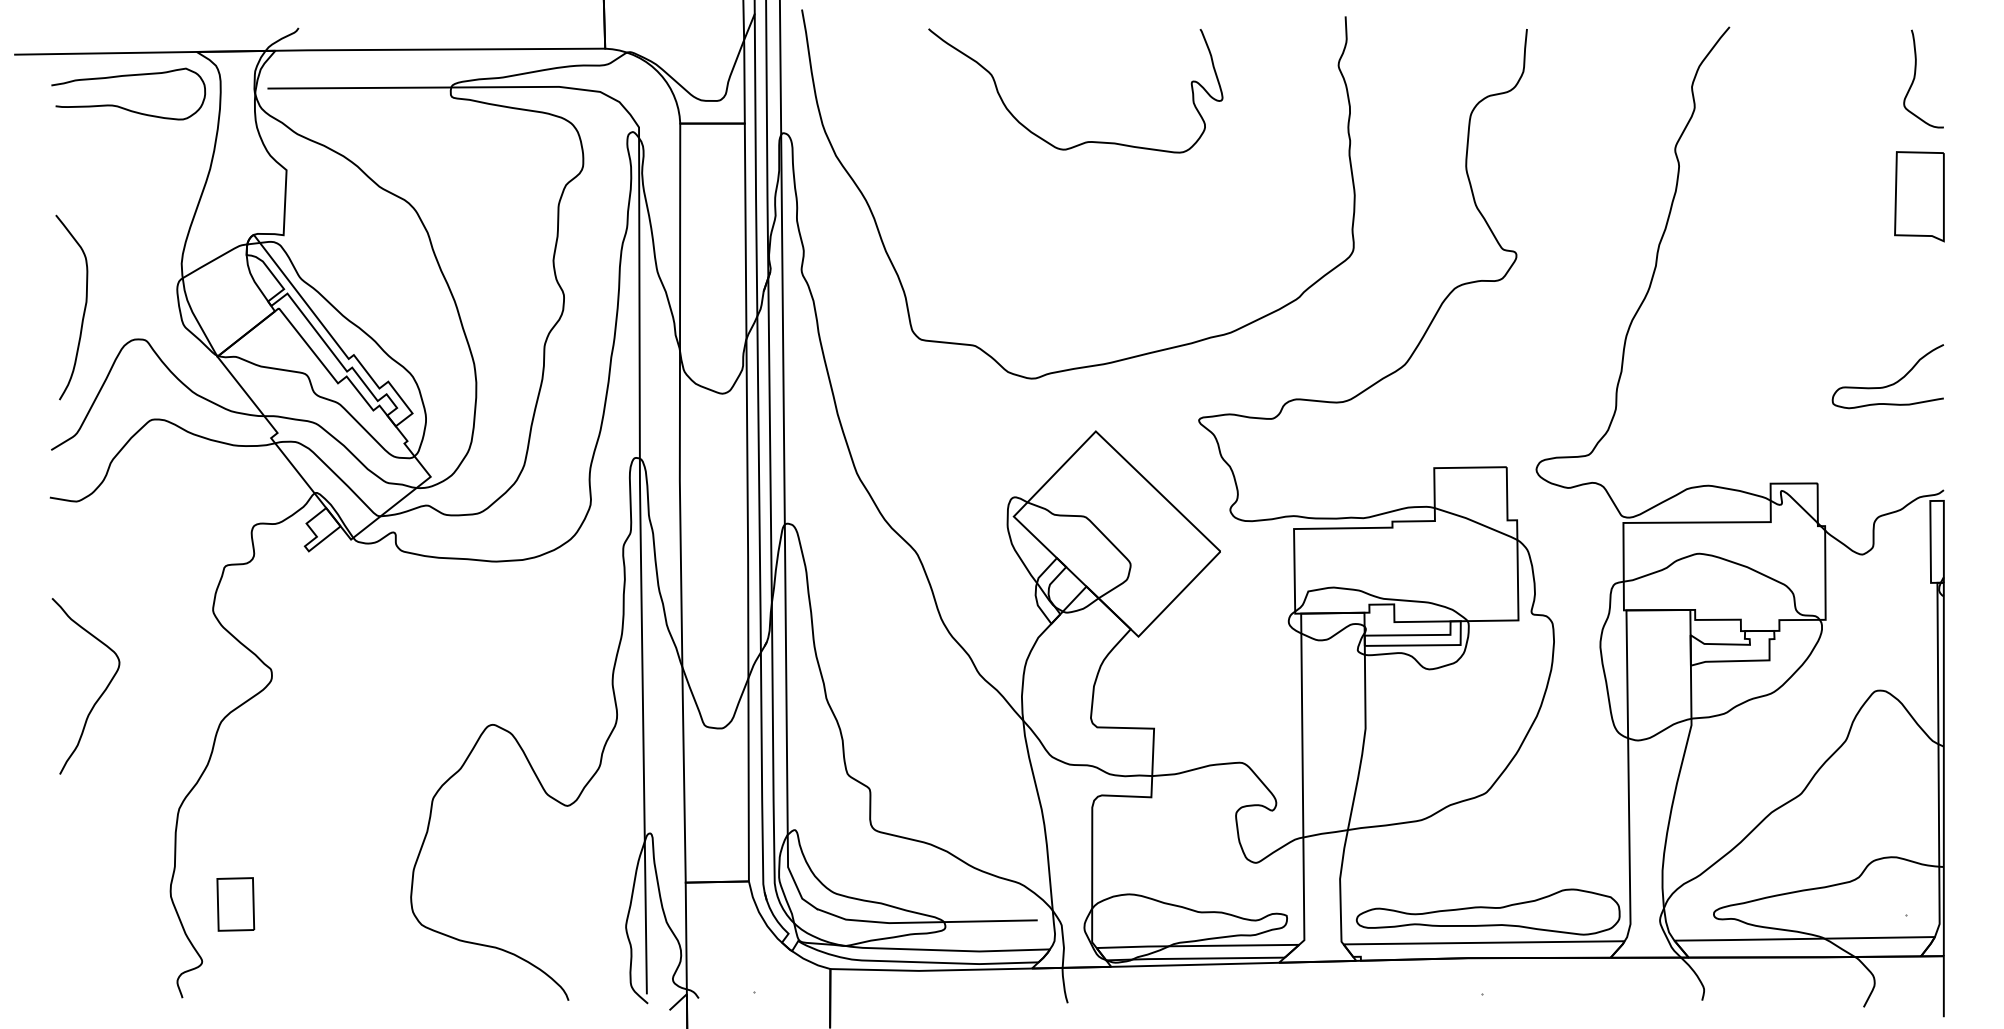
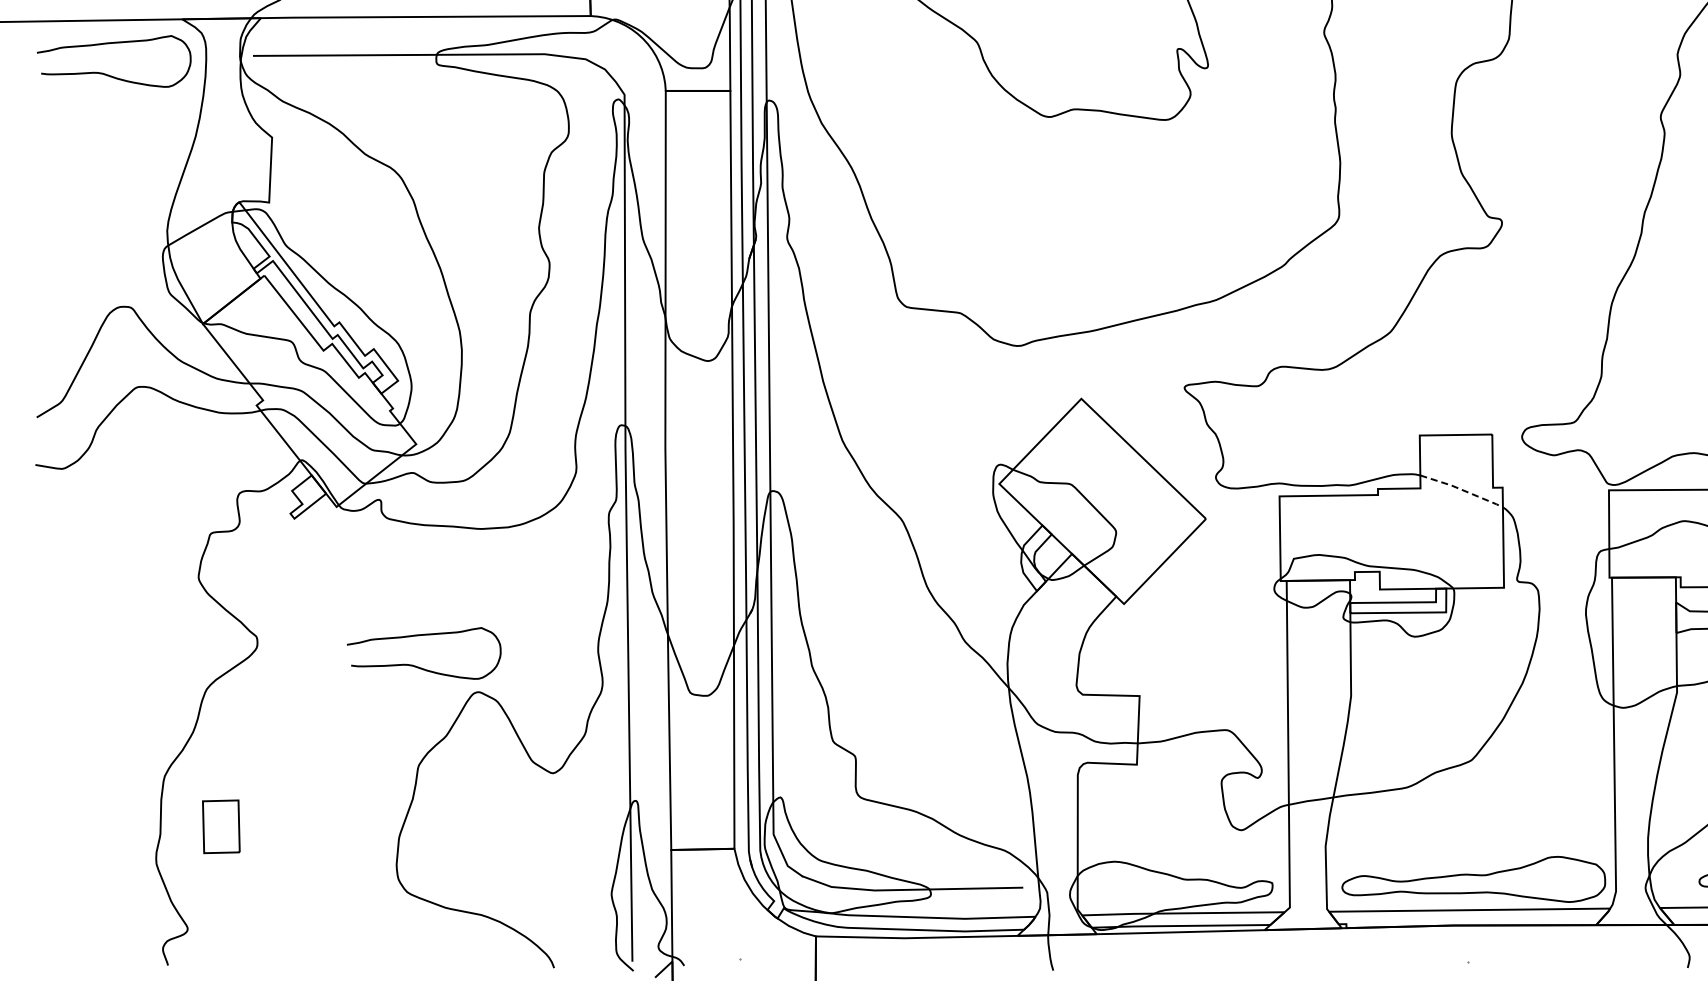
curve: (83, 310) -> (69, 277), removed
line: (1476, 522) -> (1462, 489), solid -> dashed
curve: (98, 697) -> (84, 664), removed
curve: (434, 699) -> (420, 666), added
part: (235, 904) -> (221, 826), moved

